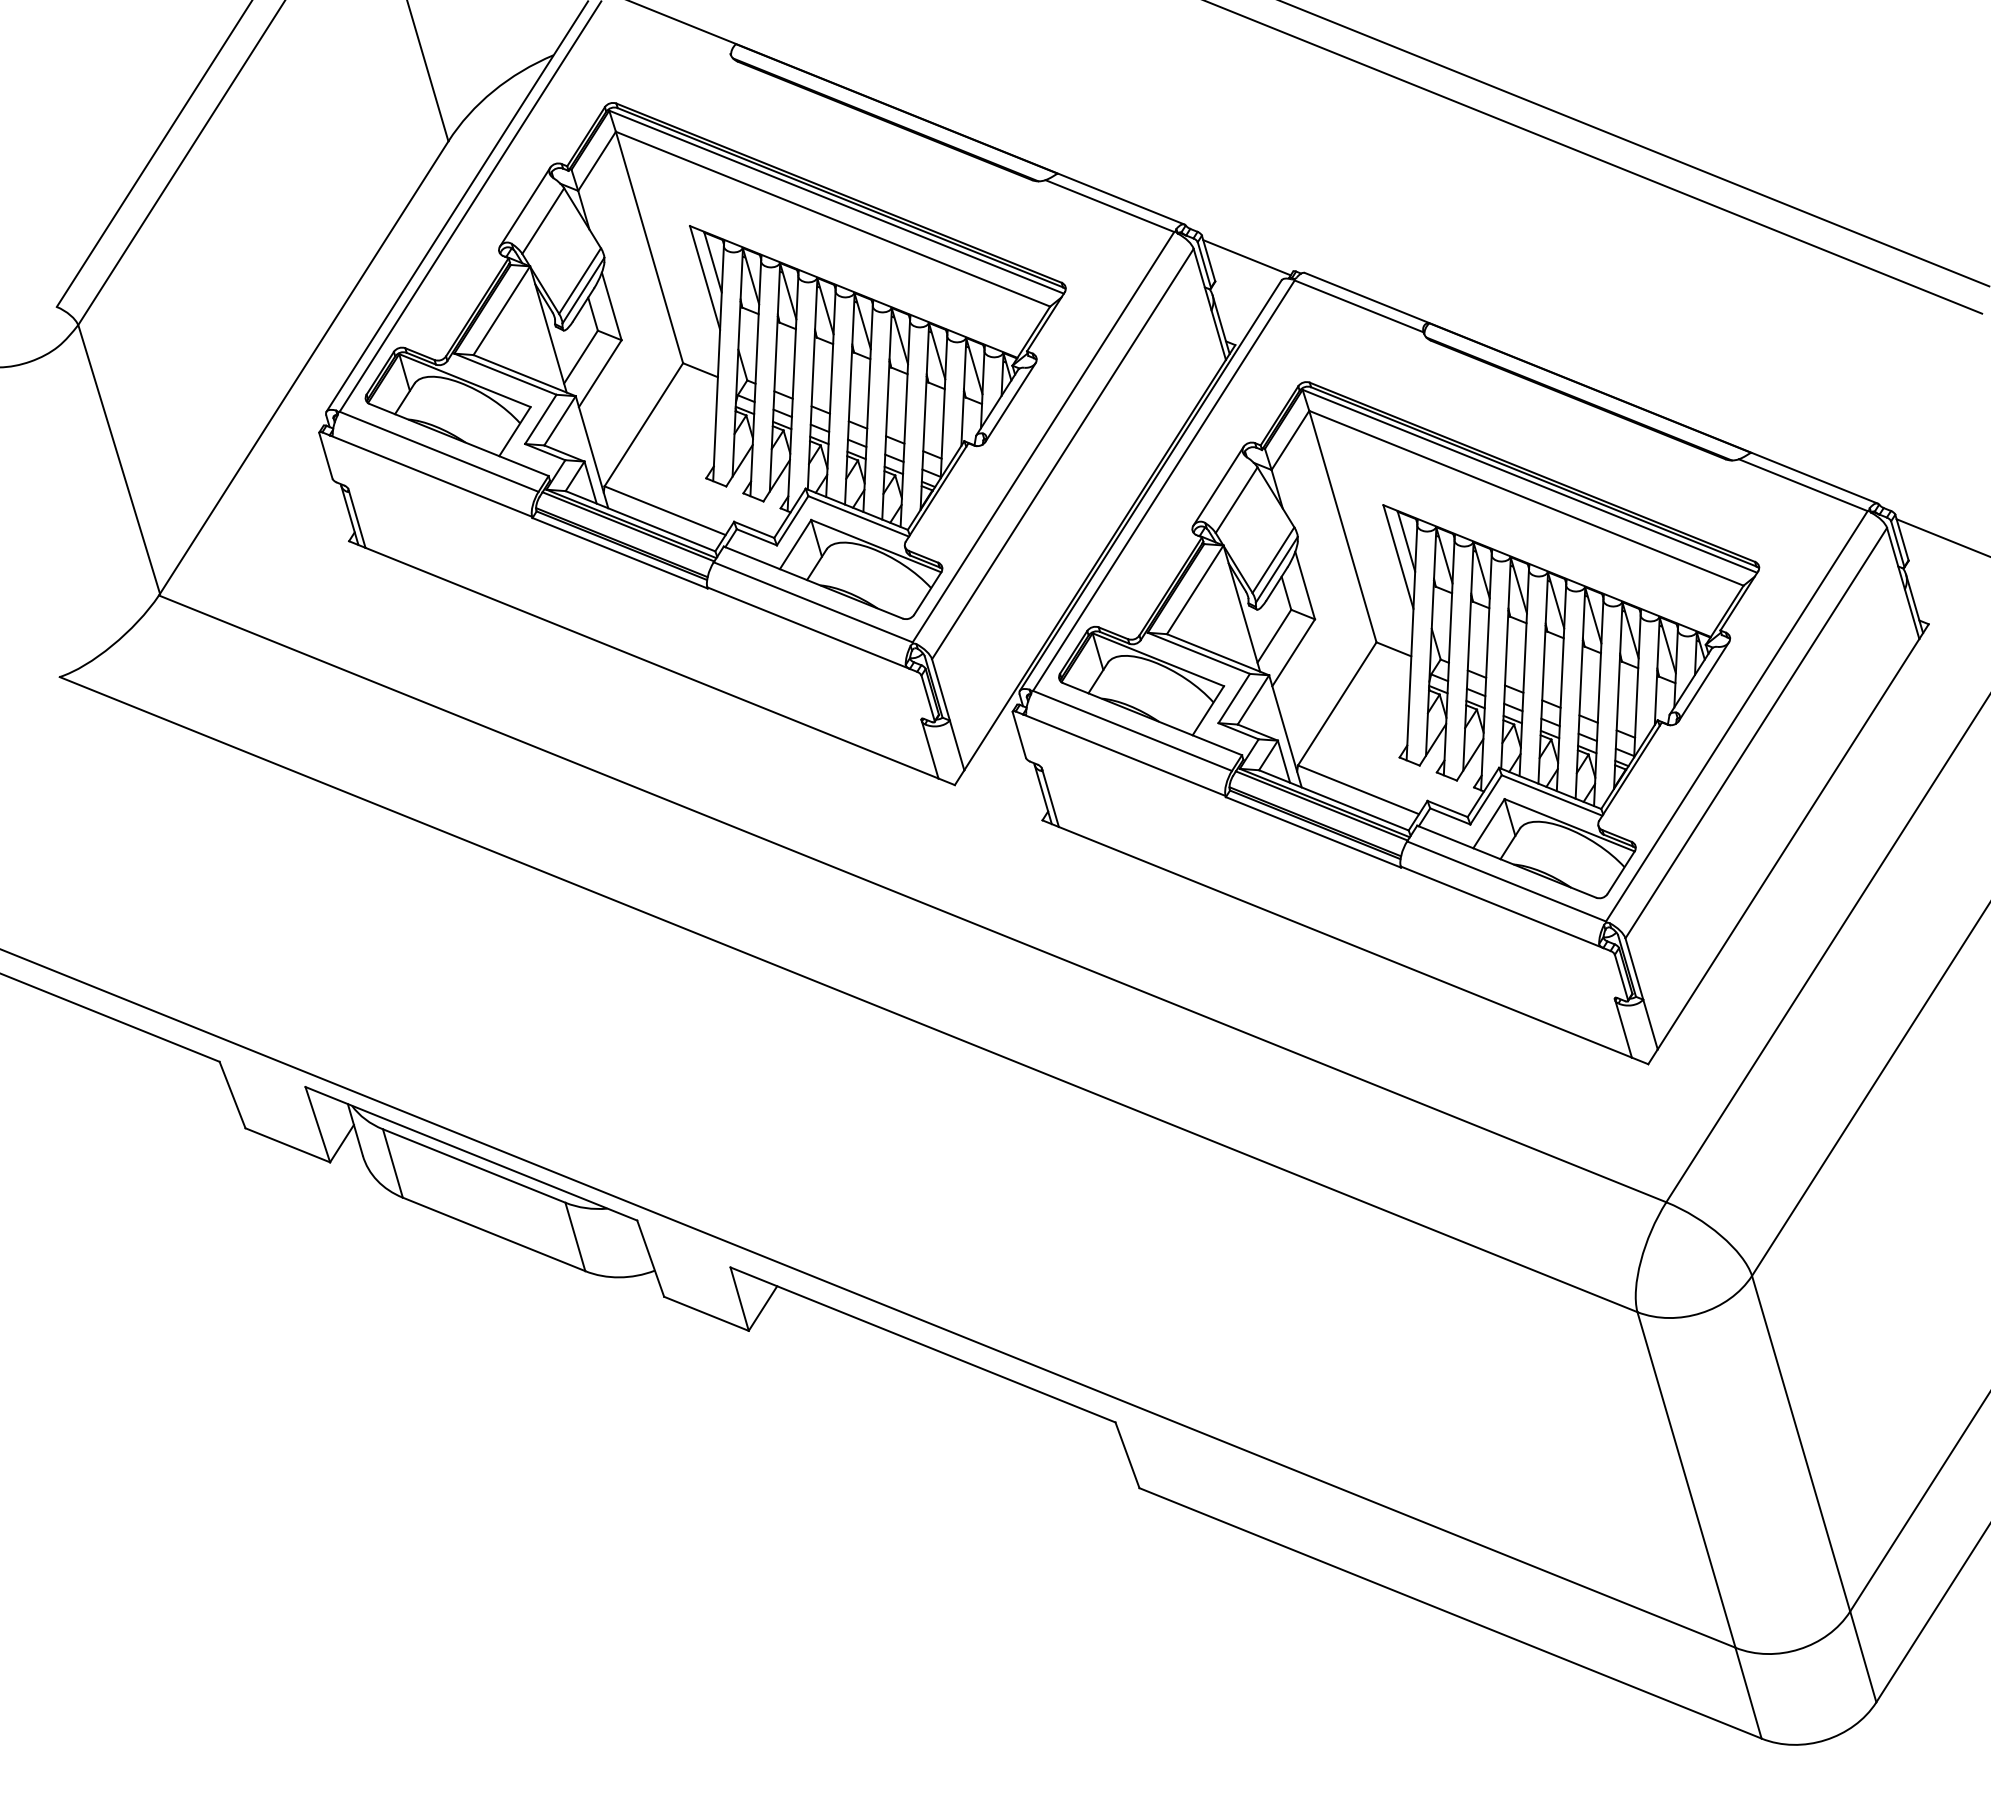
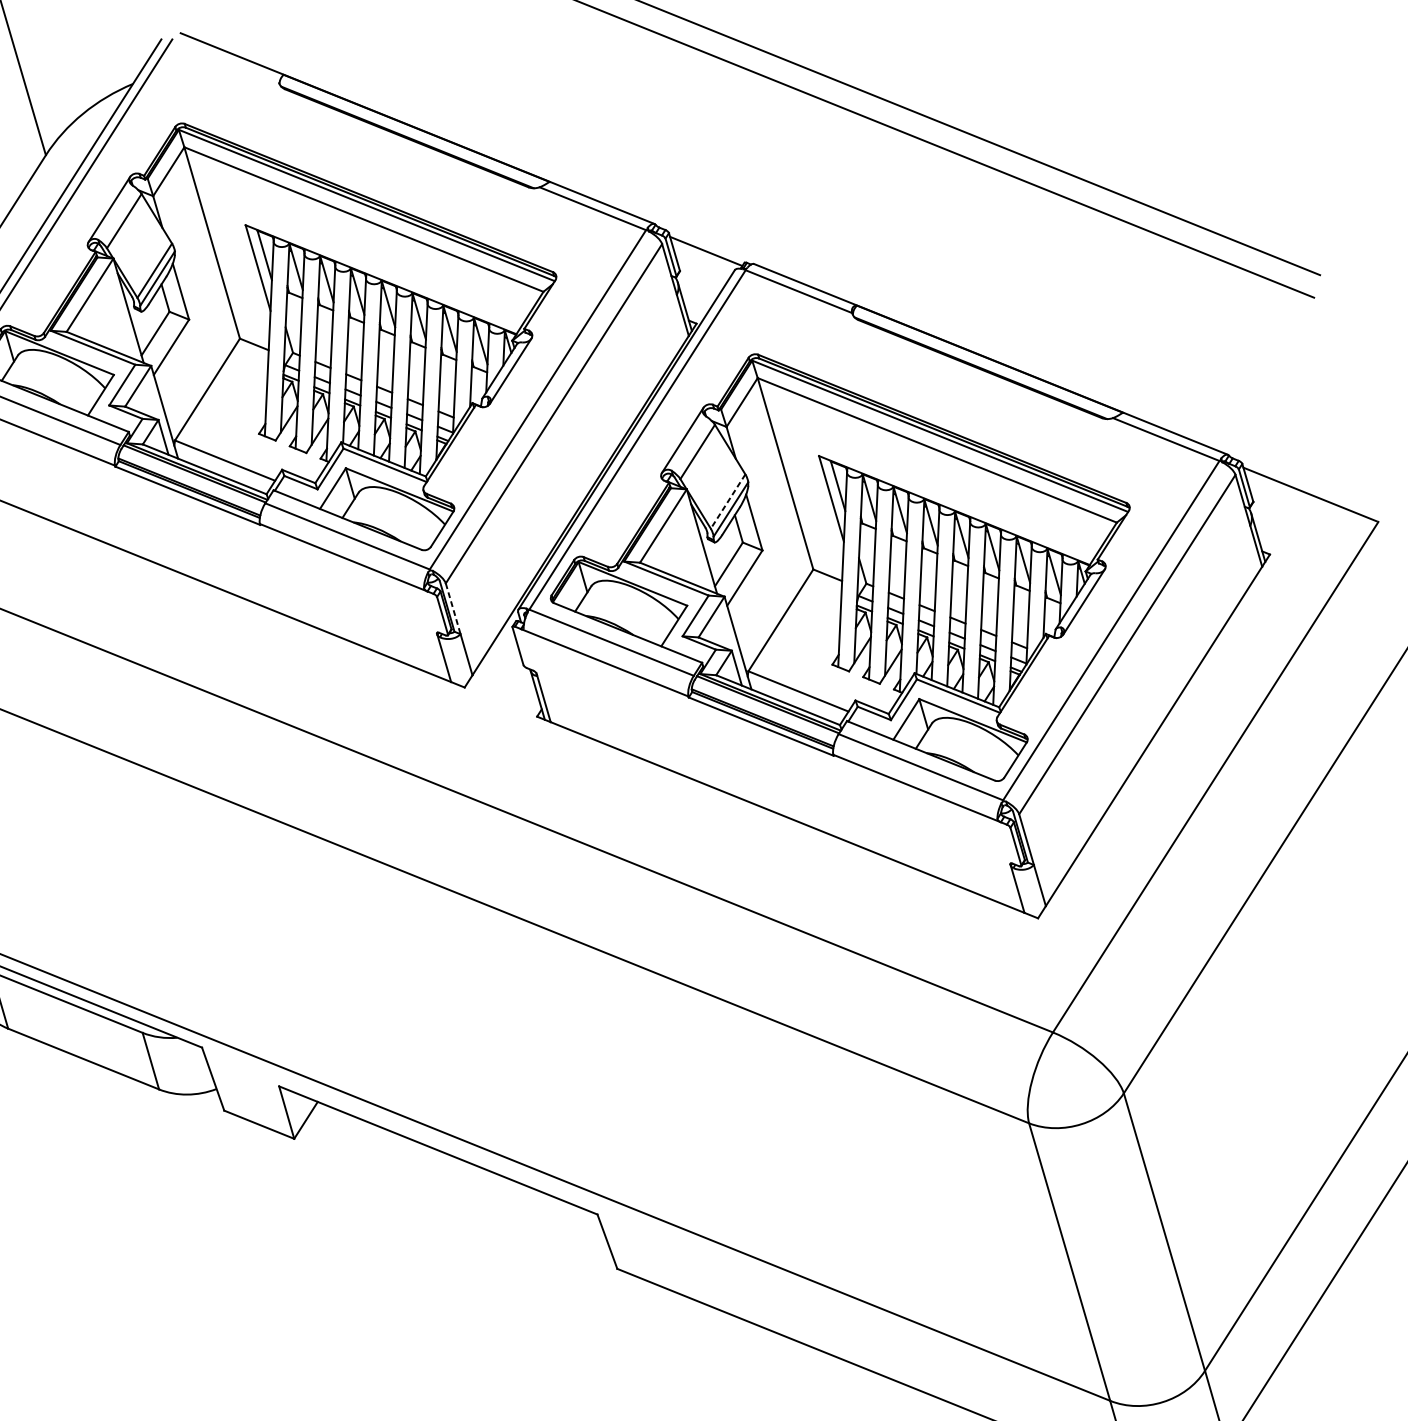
line: (1273, 560) -> (728, 501), solid -> dashed
line: (940, 689) -> (452, 608), solid -> dashed

